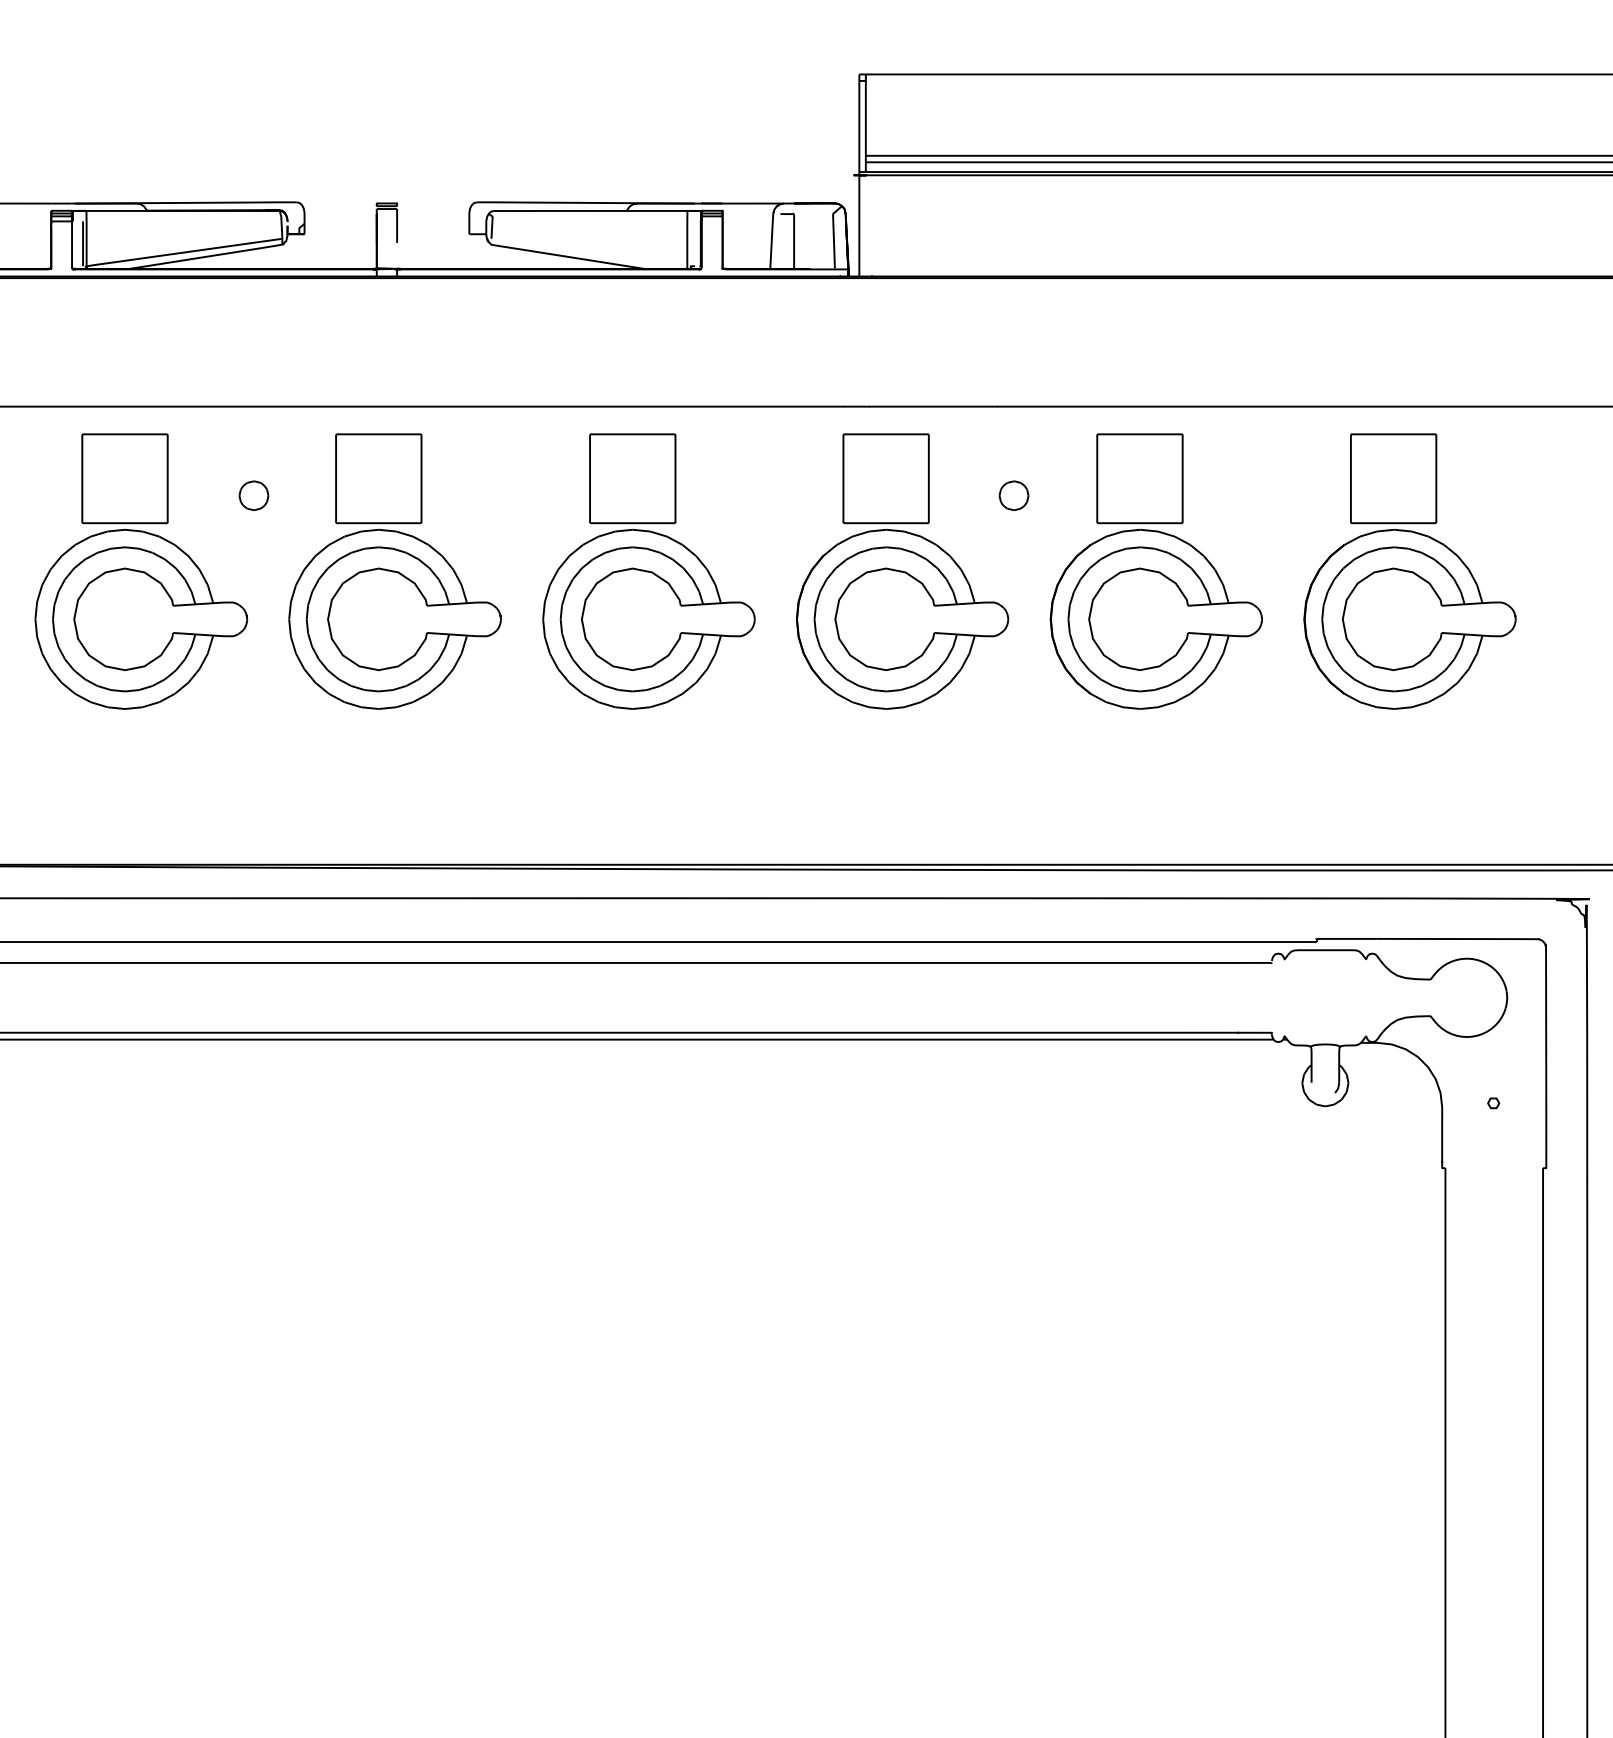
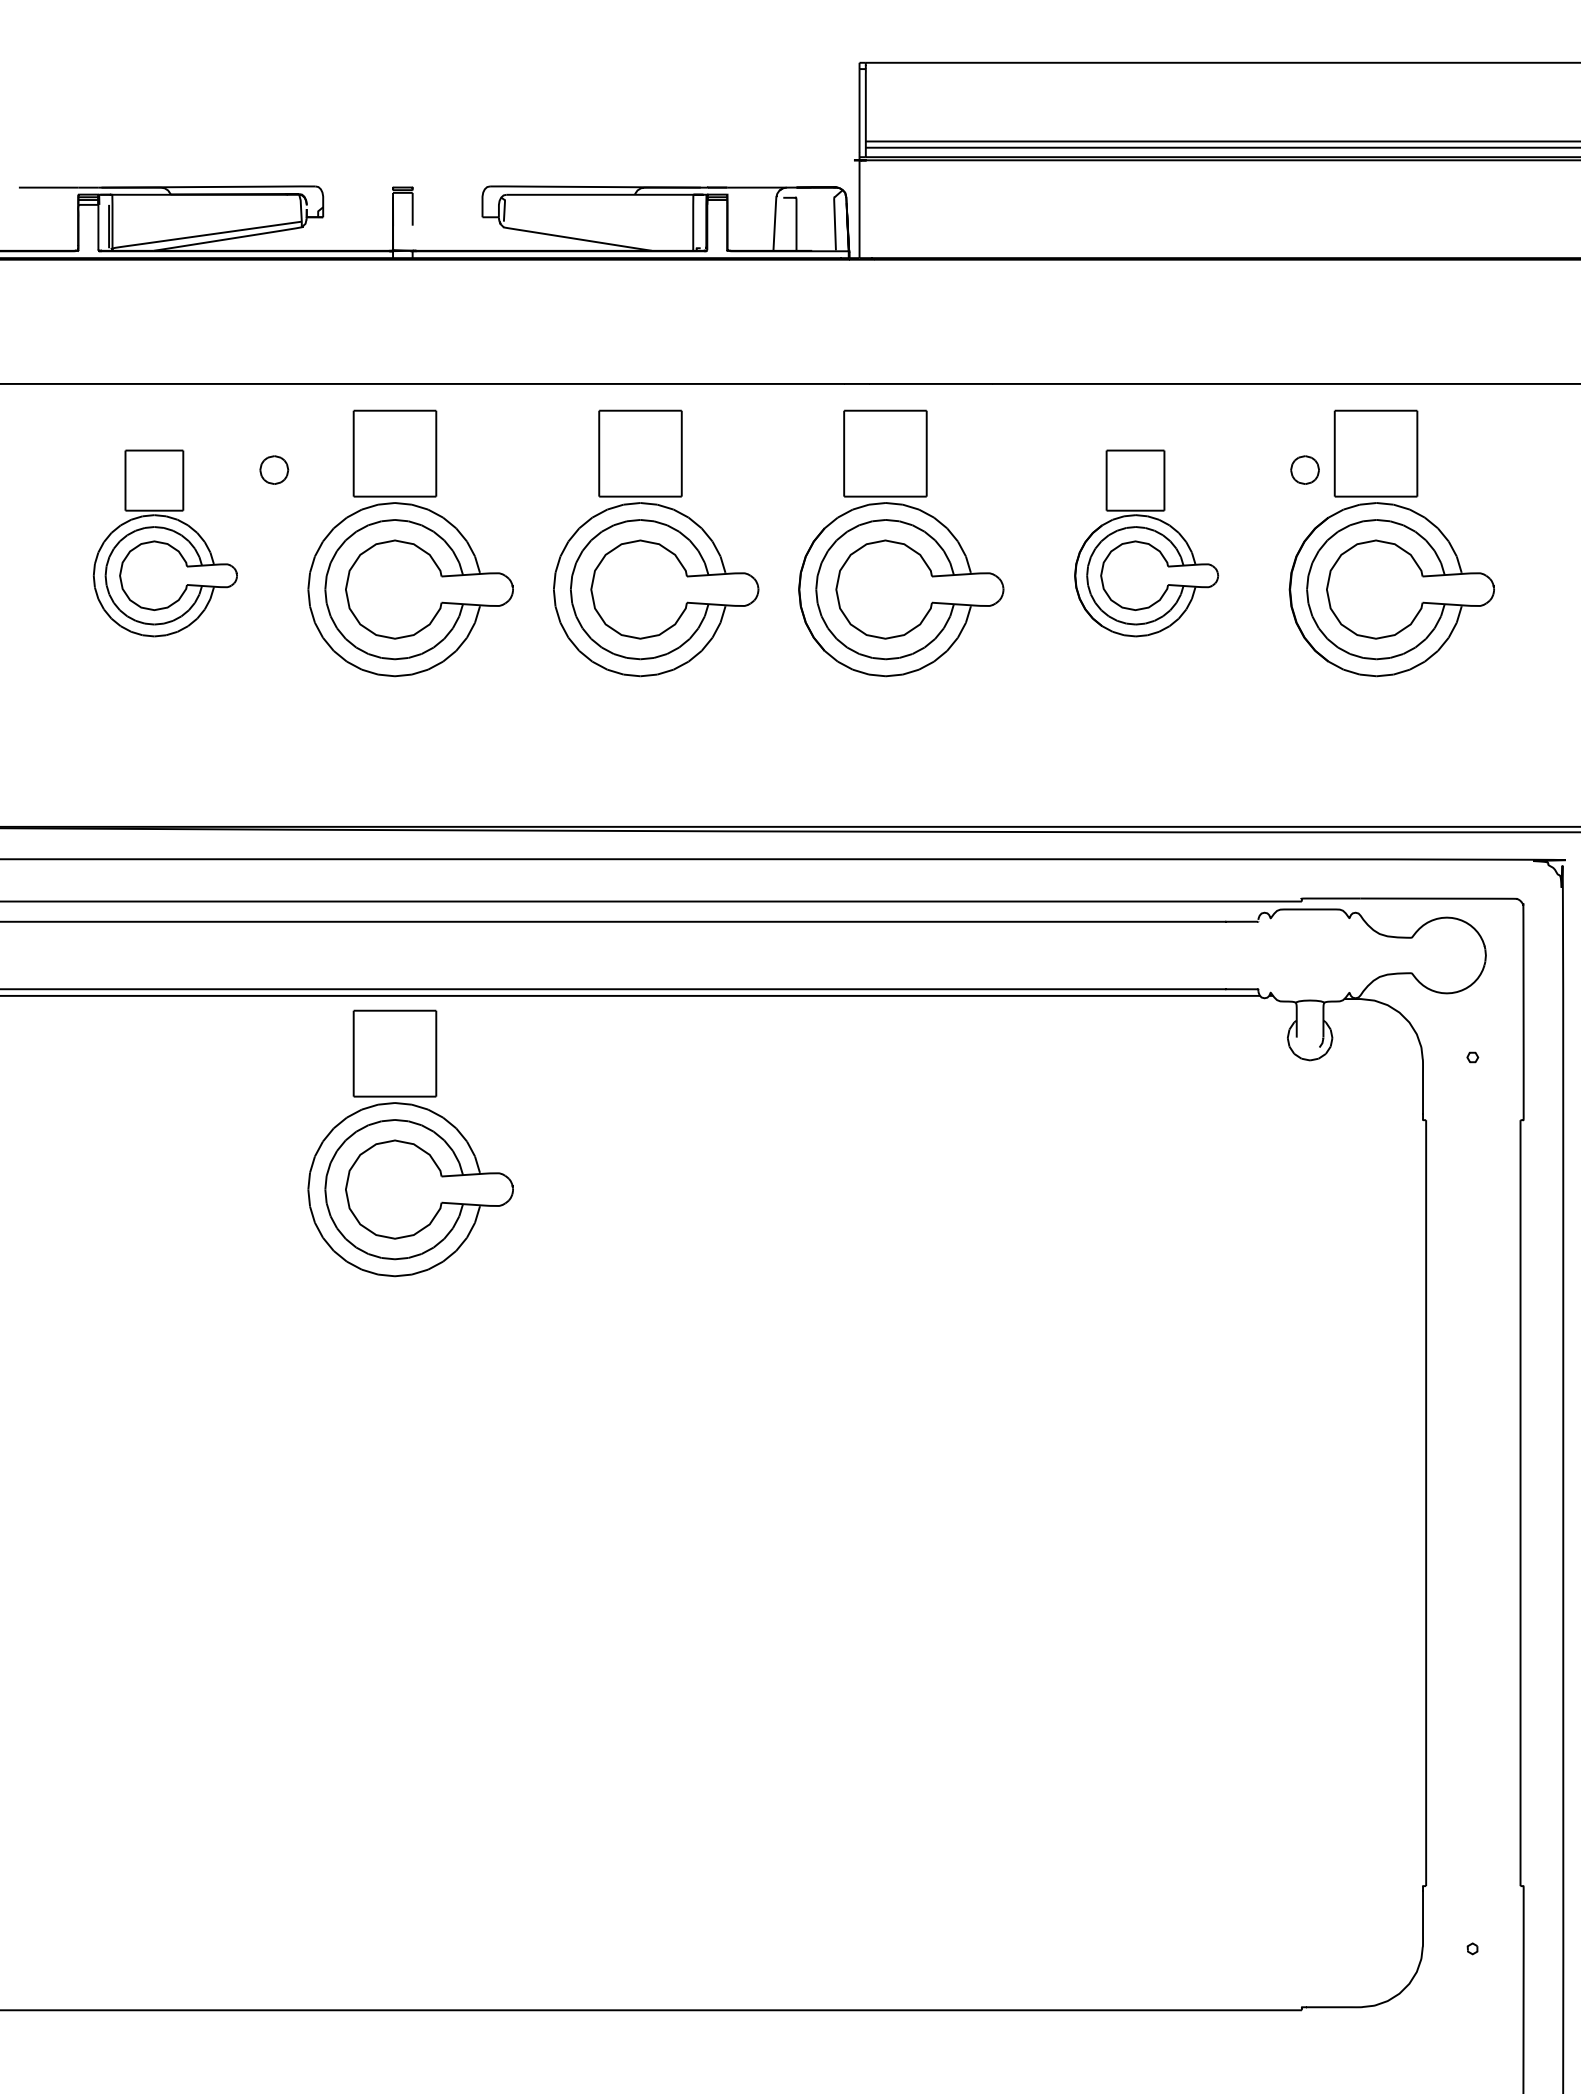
part: (1013, 495) -> (1304, 469), moved
part: (141, 571) -> (165, 543), size x0.7
part: (1156, 571) -> (1146, 543), size x0.7
part: (394, 1192) -> (410, 1143), added

